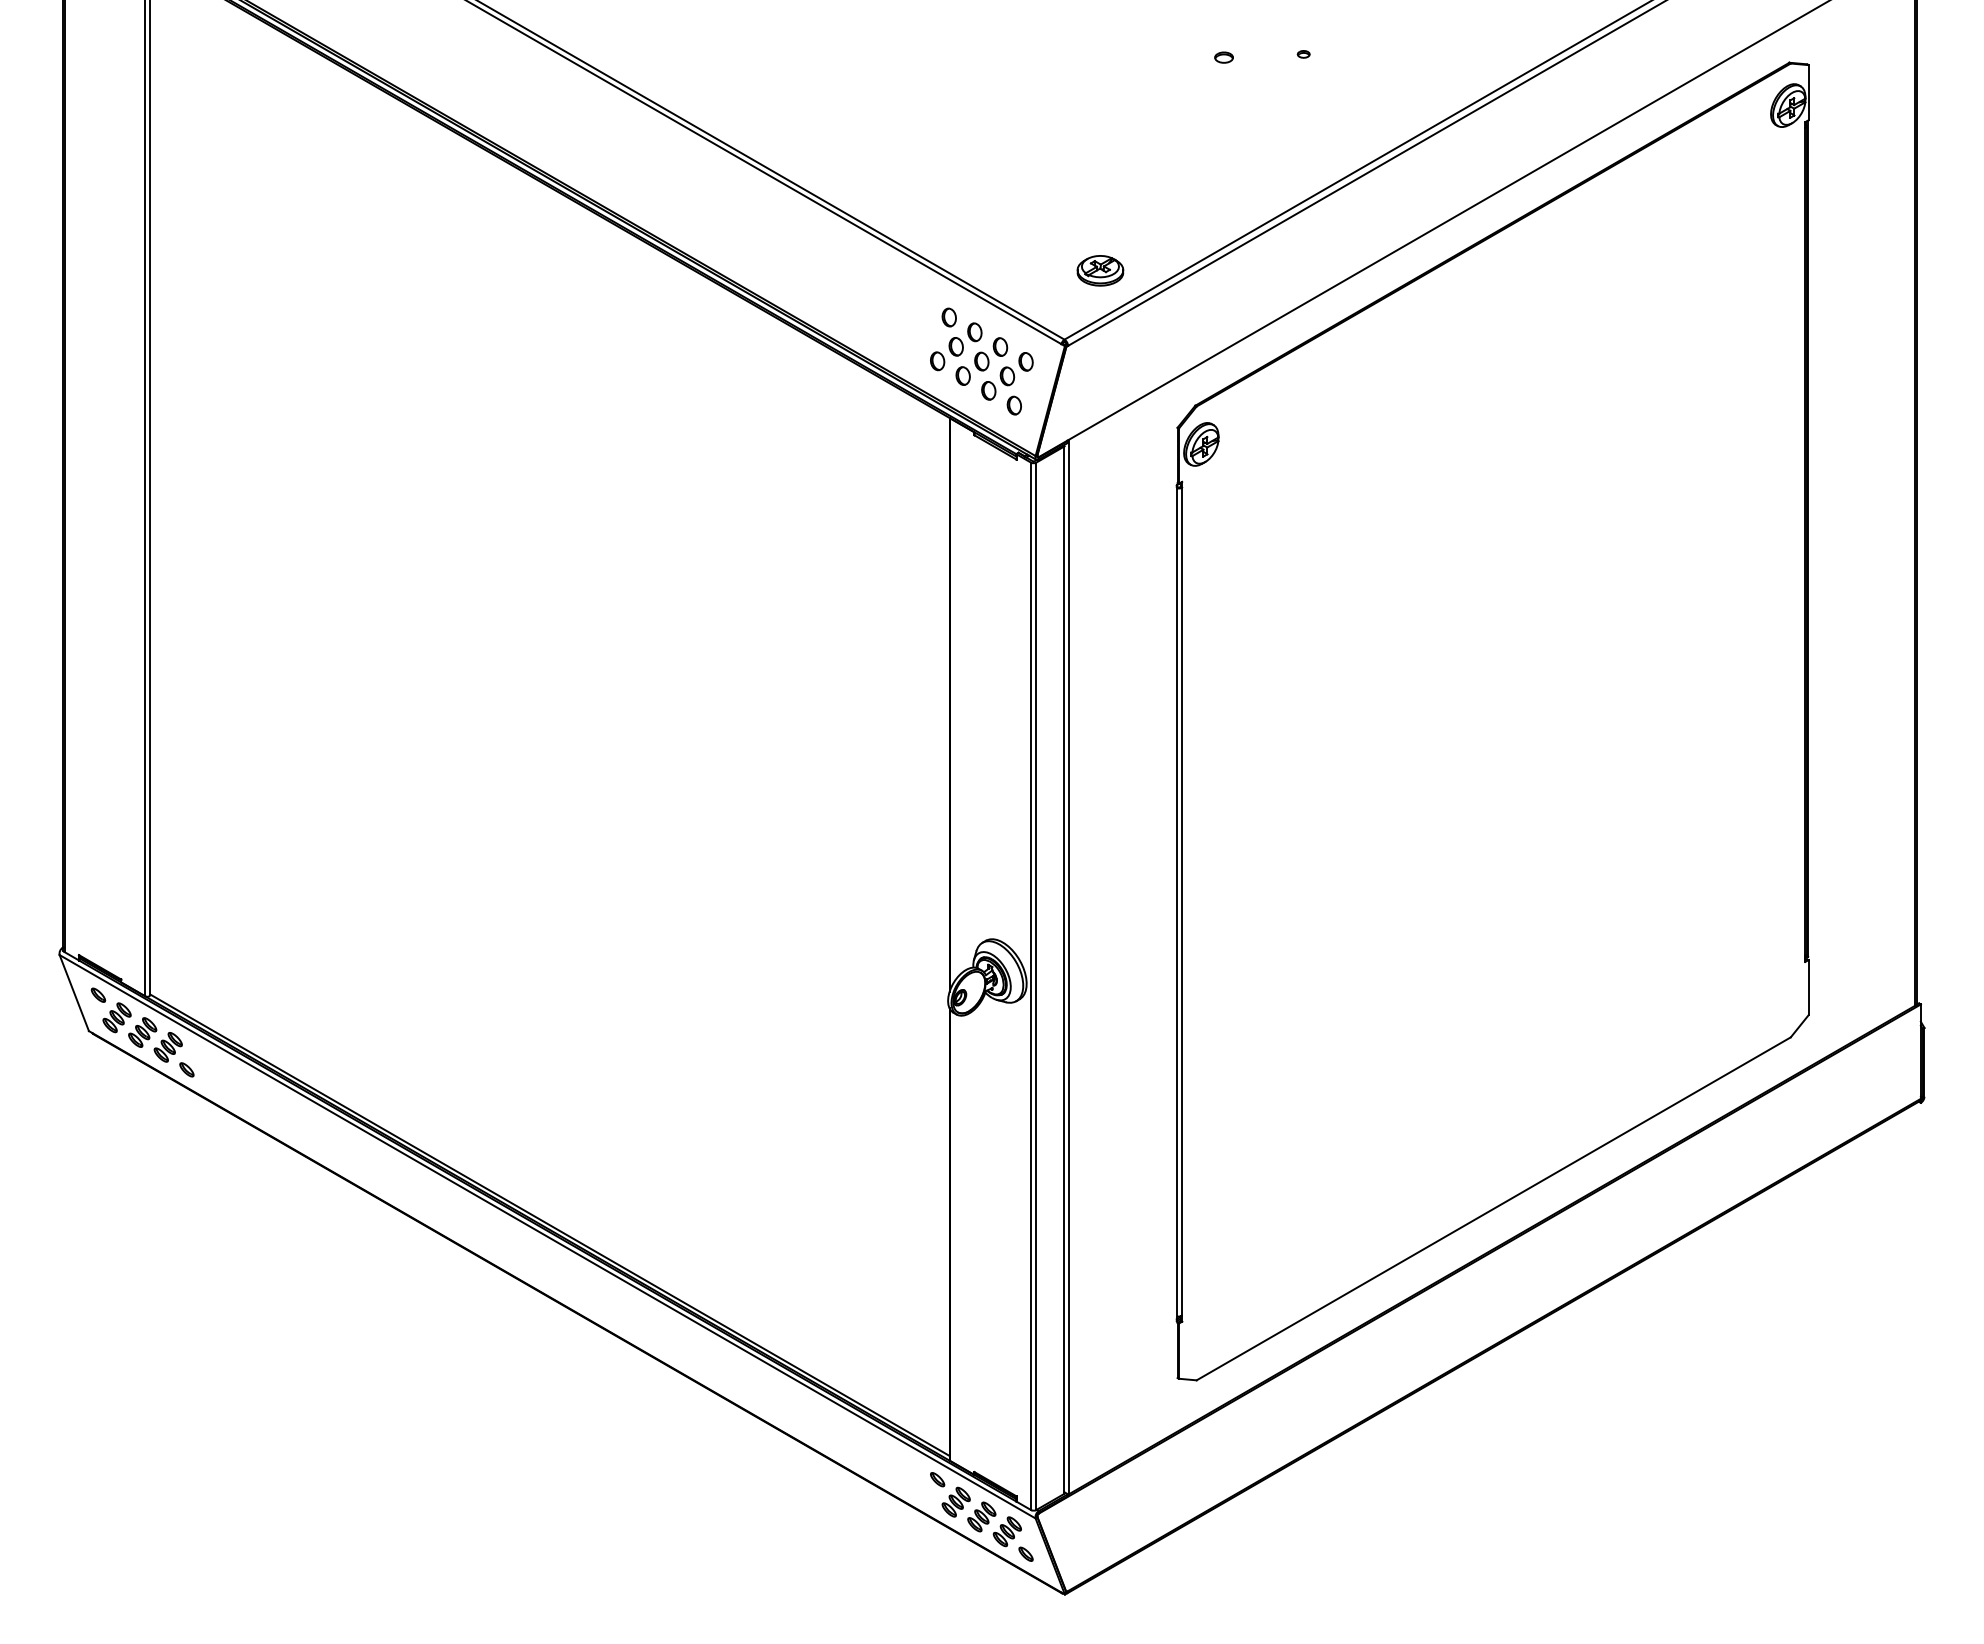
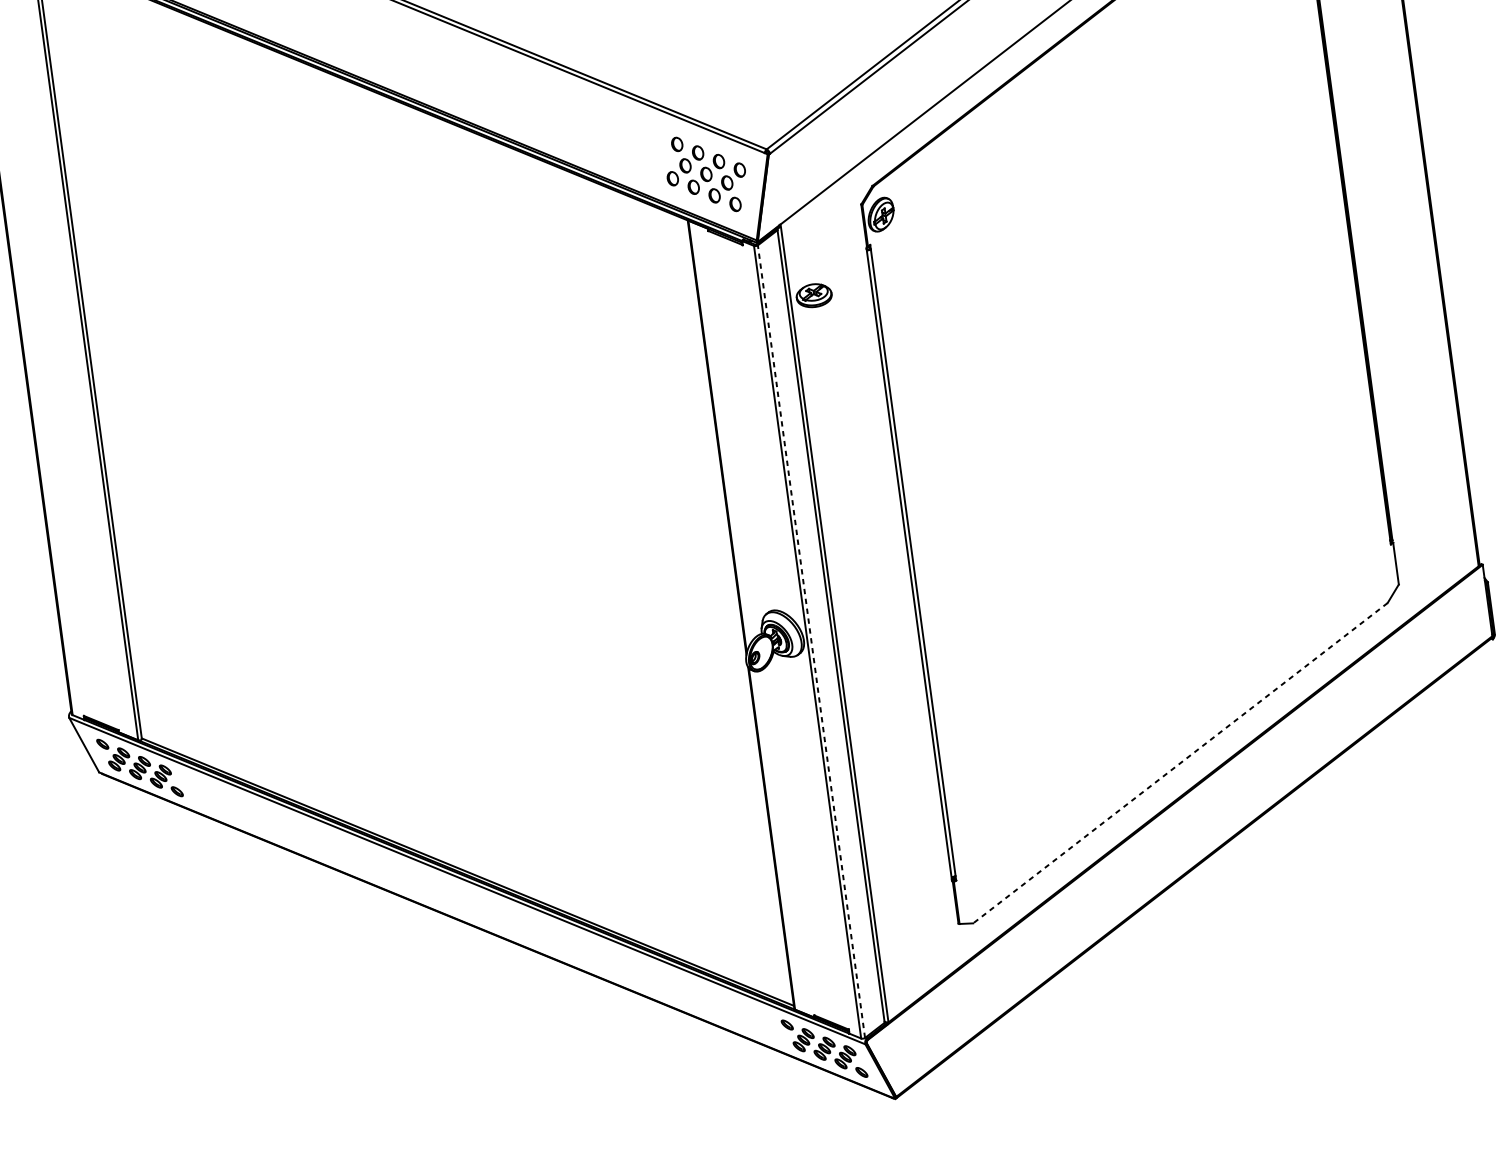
part: (1100, 270) -> (814, 295), moved
line: (1036, 986) -> (811, 641), solid -> dashed
line: (1493, 1209) -> (1180, 763), solid -> dashed

